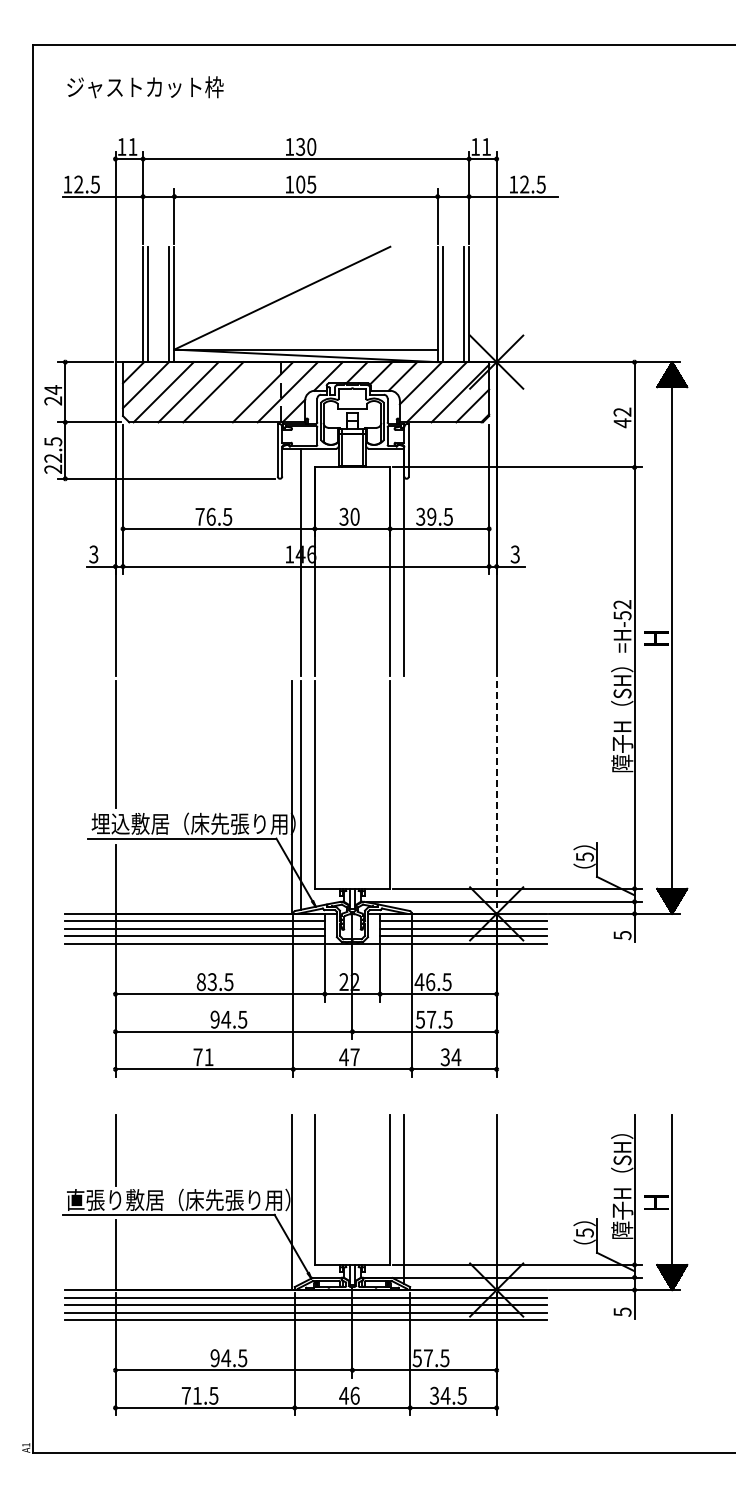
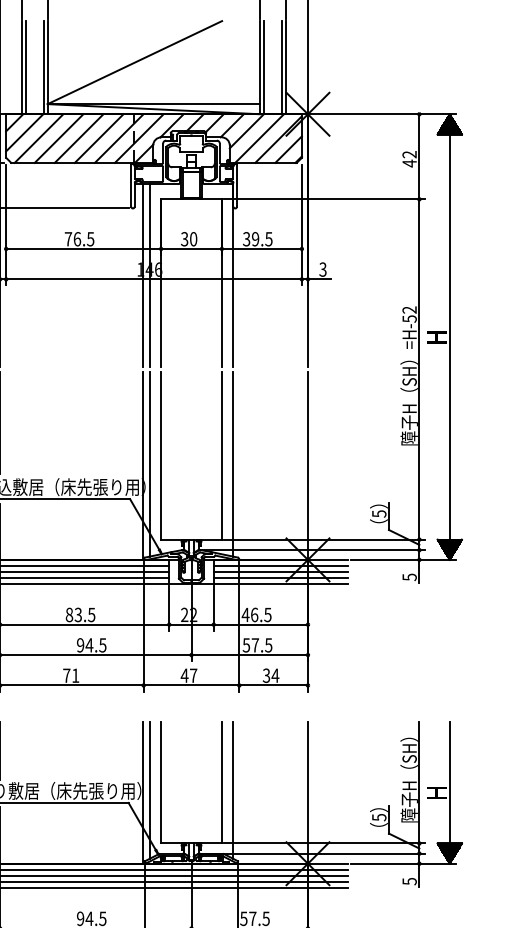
line: (238, 392) -> (99, 138), added
line: (292, 561) -> (143, 275), added
line: (403, 794) -> (232, 463), added
line: (496, 797) -> (307, 465), dashed -> solid
line: (301, 1198) -> (150, 789), added

